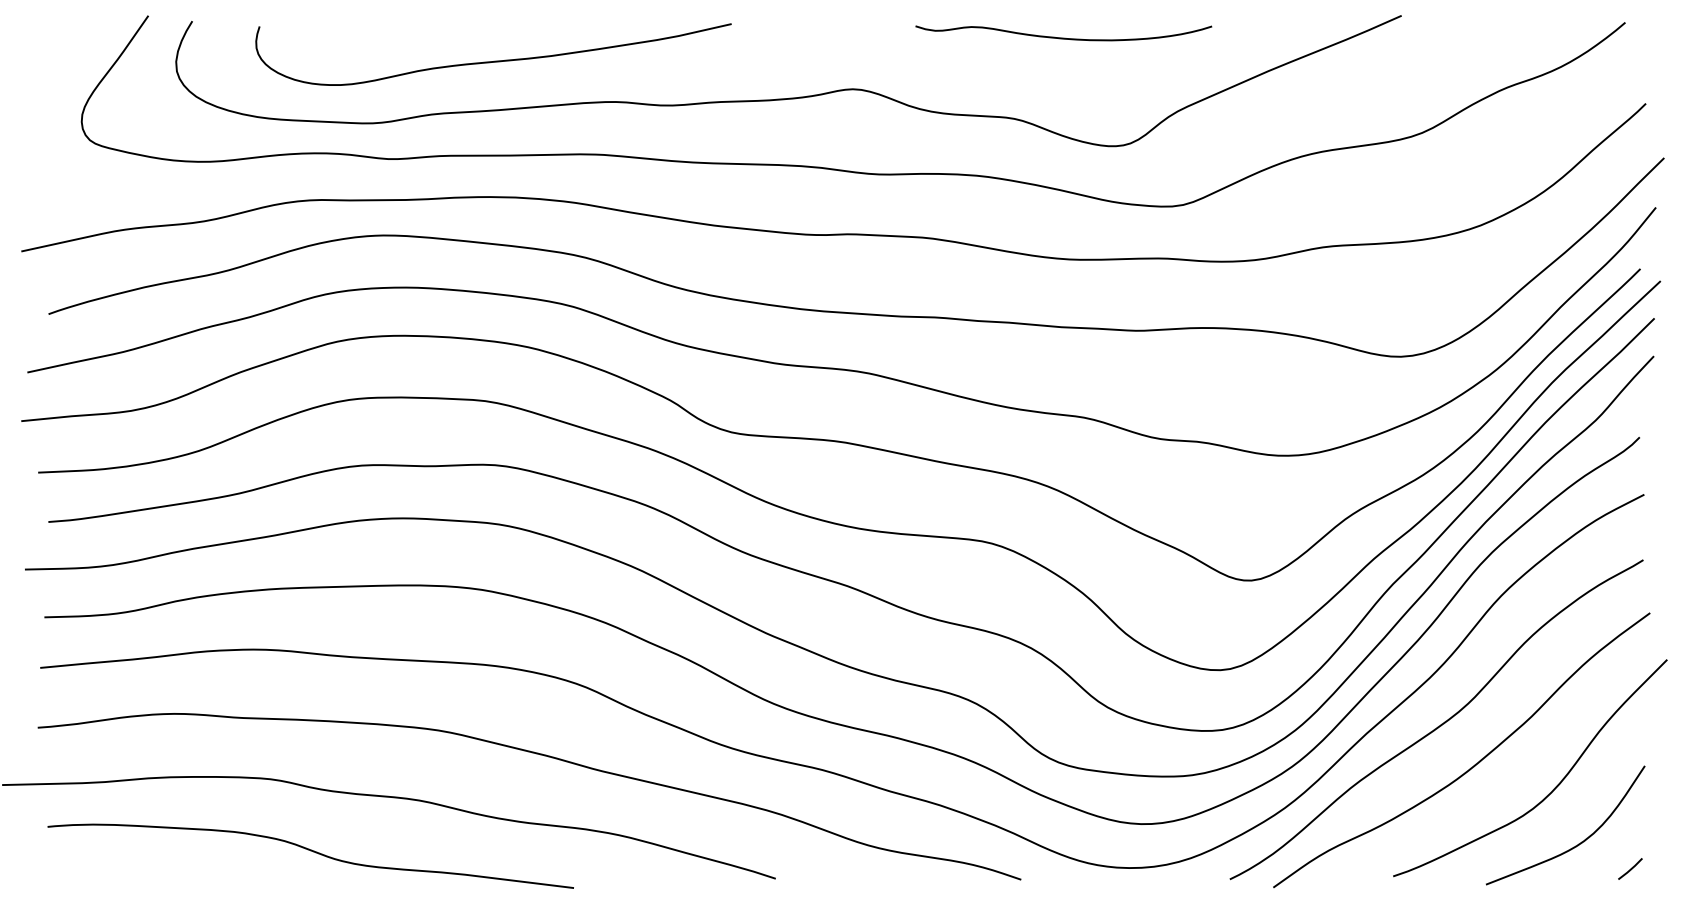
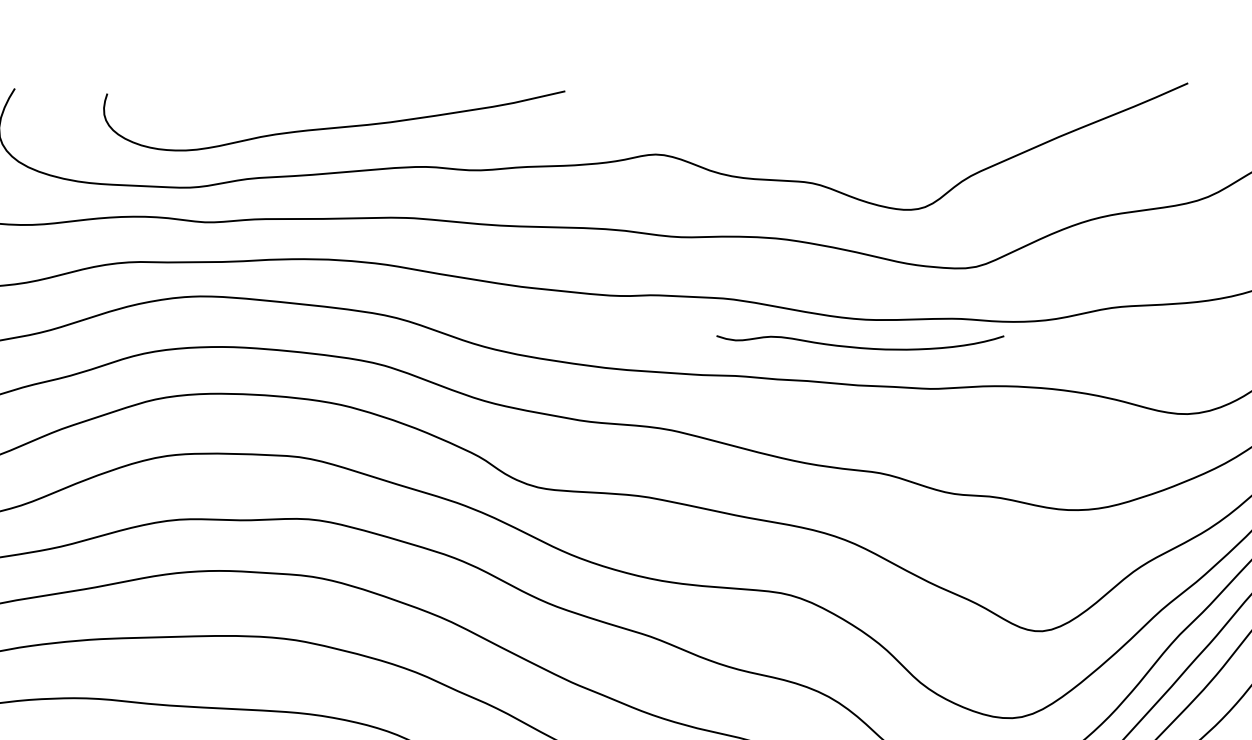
curve: (1063, 37) -> (860, 346), moved
curve: (494, 60) -> (335, 126), moved

